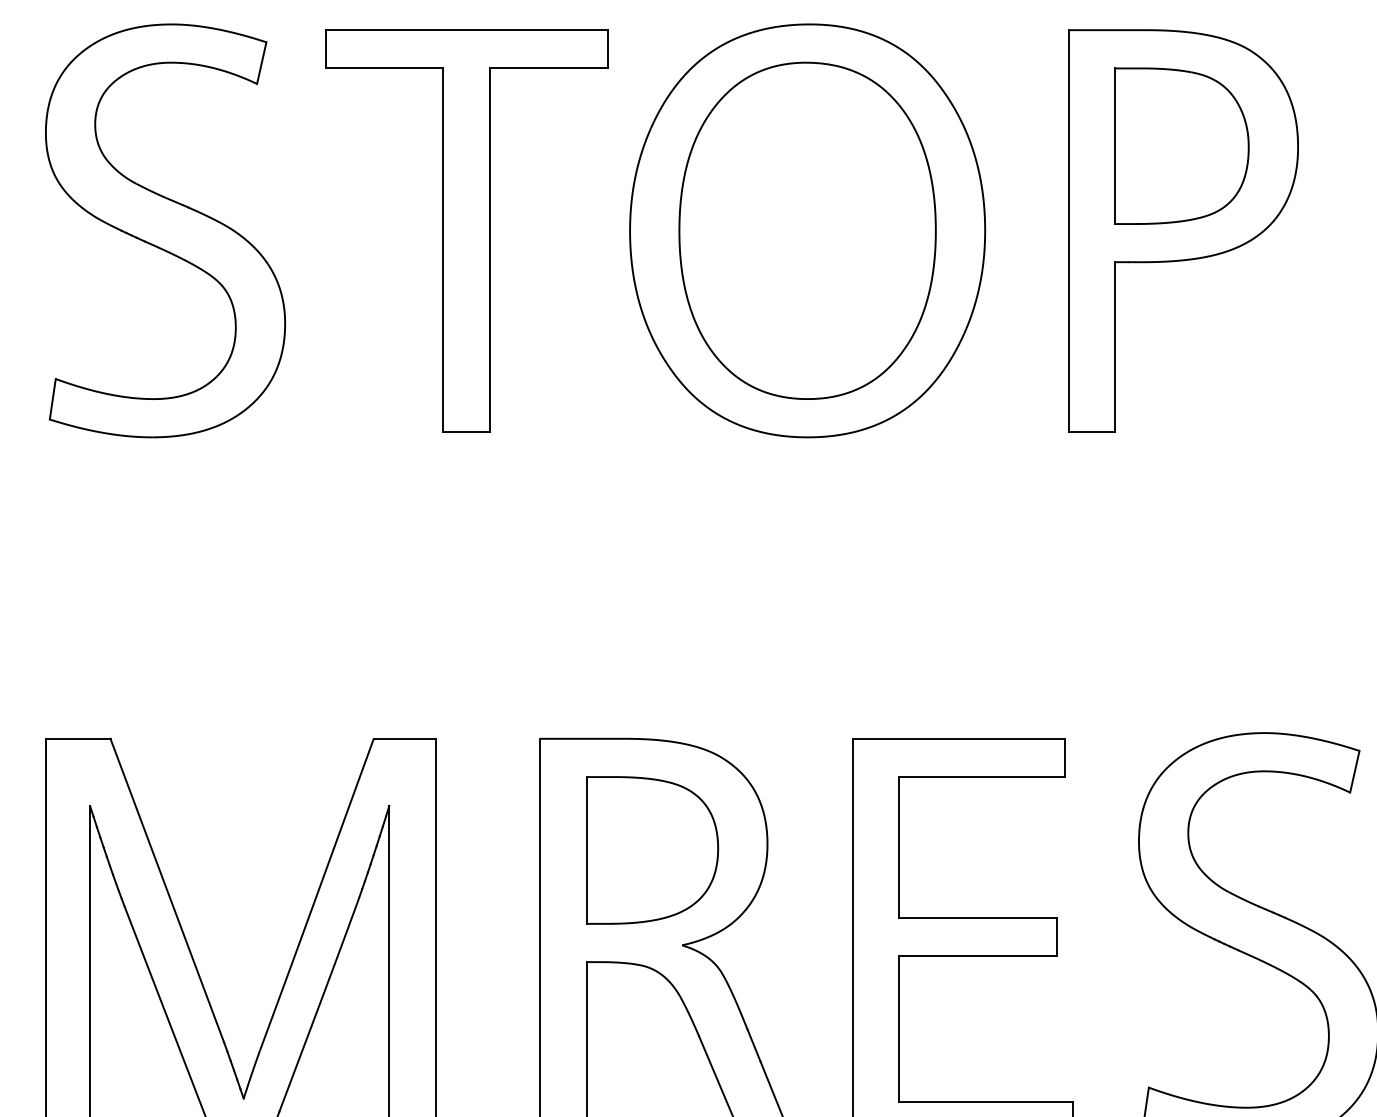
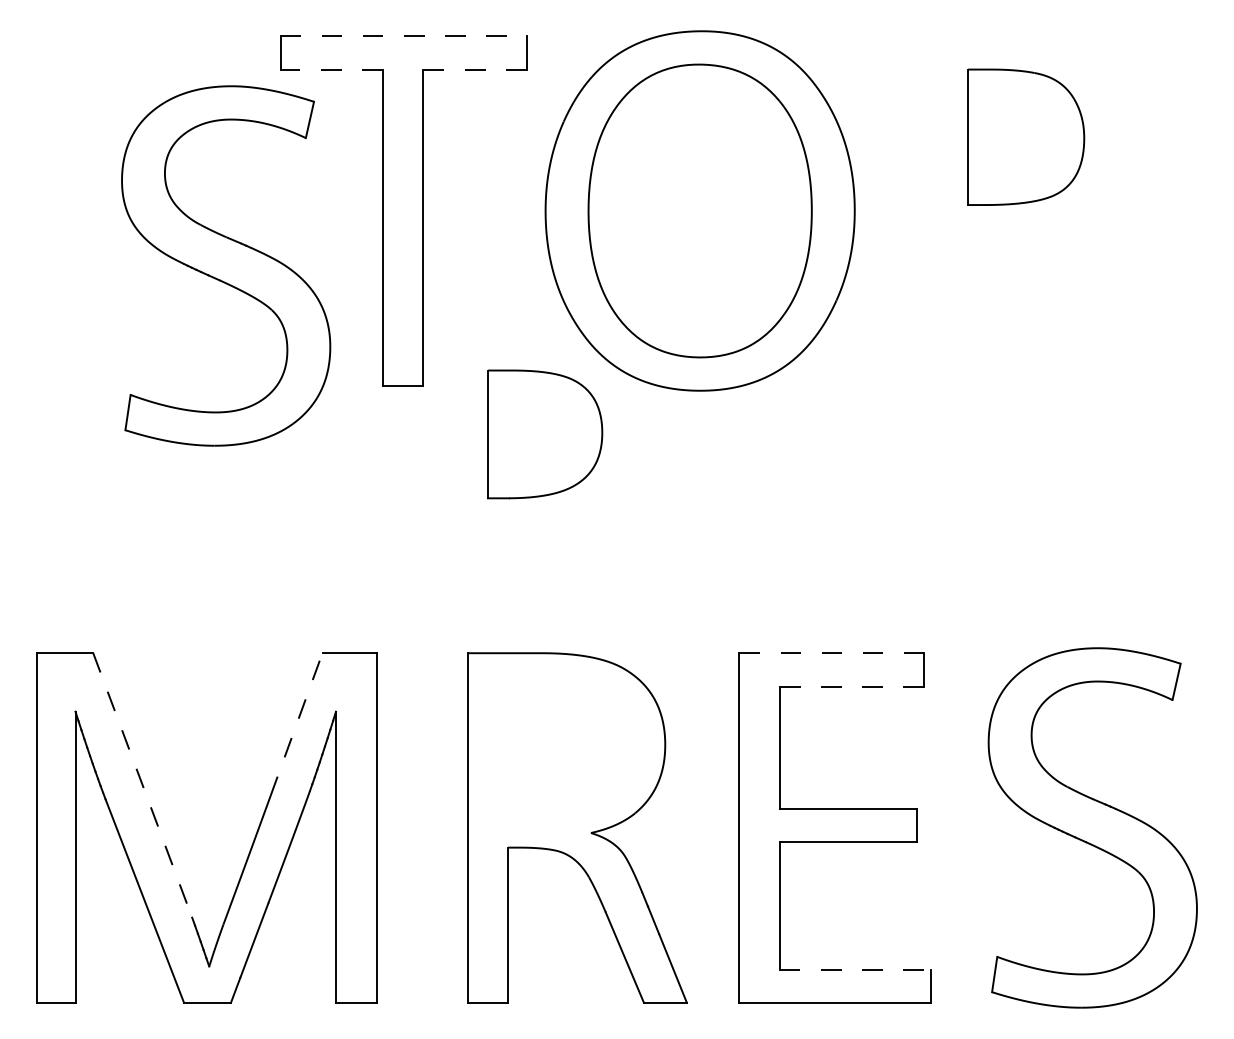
line: (467, 30) -> (404, 36), solid -> dashed
line: (384, 68) -> (331, 69), solid -> dashed
line: (548, 68) -> (474, 69), solid -> dashed
part: (165, 230) -> (226, 265), moved
part: (1183, 230) -> (1027, 210), removed
line: (959, 739) -> (832, 653), solid -> dashed
line: (981, 777) -> (851, 686), solid -> dashed
line: (343, 819) -> (296, 723), solid -> dashed
part: (652, 850) -> (545, 434), moved
line: (167, 890) -> (142, 785), solid -> dashed
line: (986, 1102) -> (855, 969), solid -> dashed

